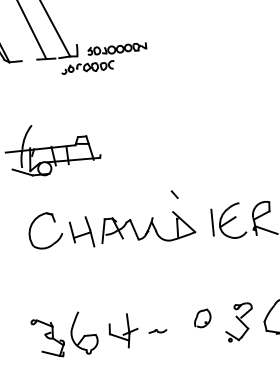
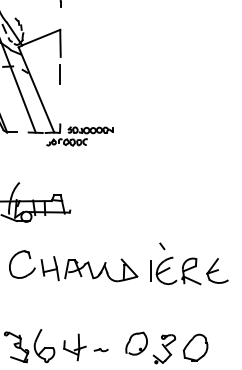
line: (174, 194) -> (162, 246), moved
part: (202, 318) -> (136, 343), size x1.67

